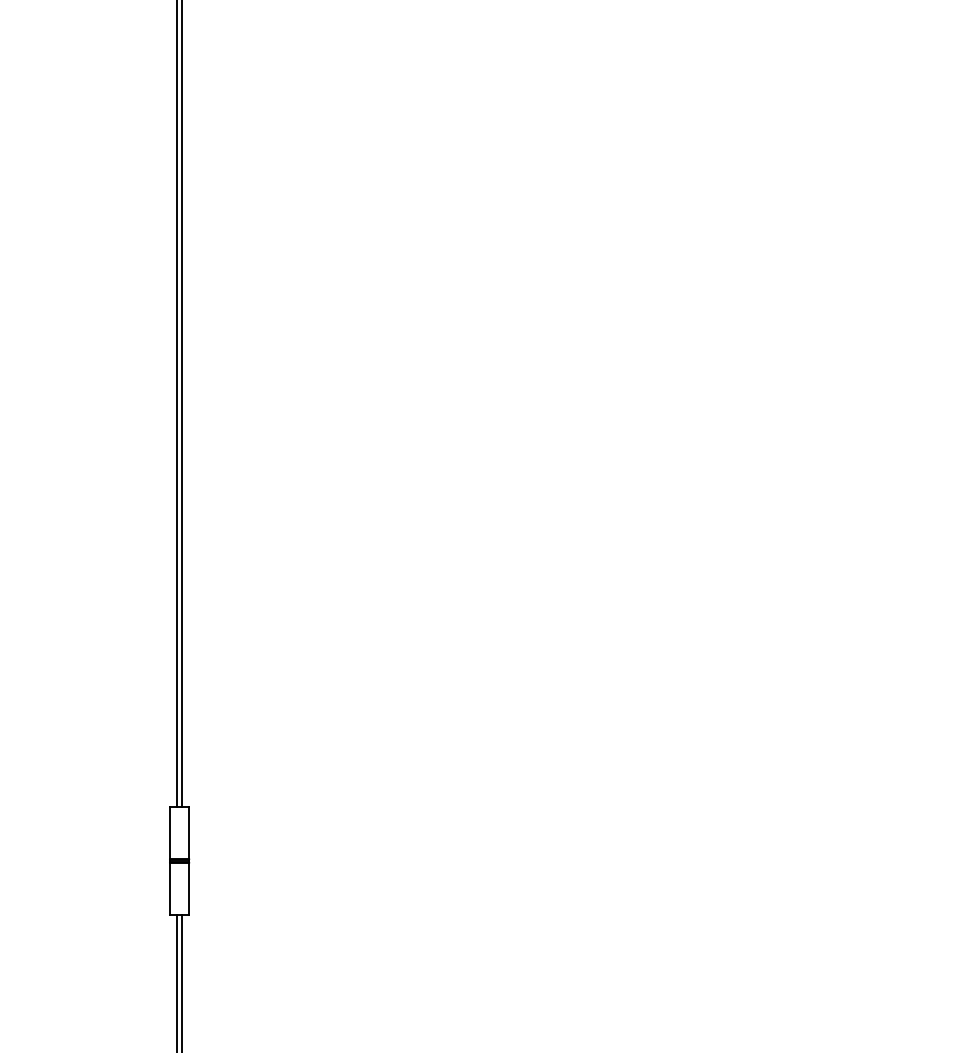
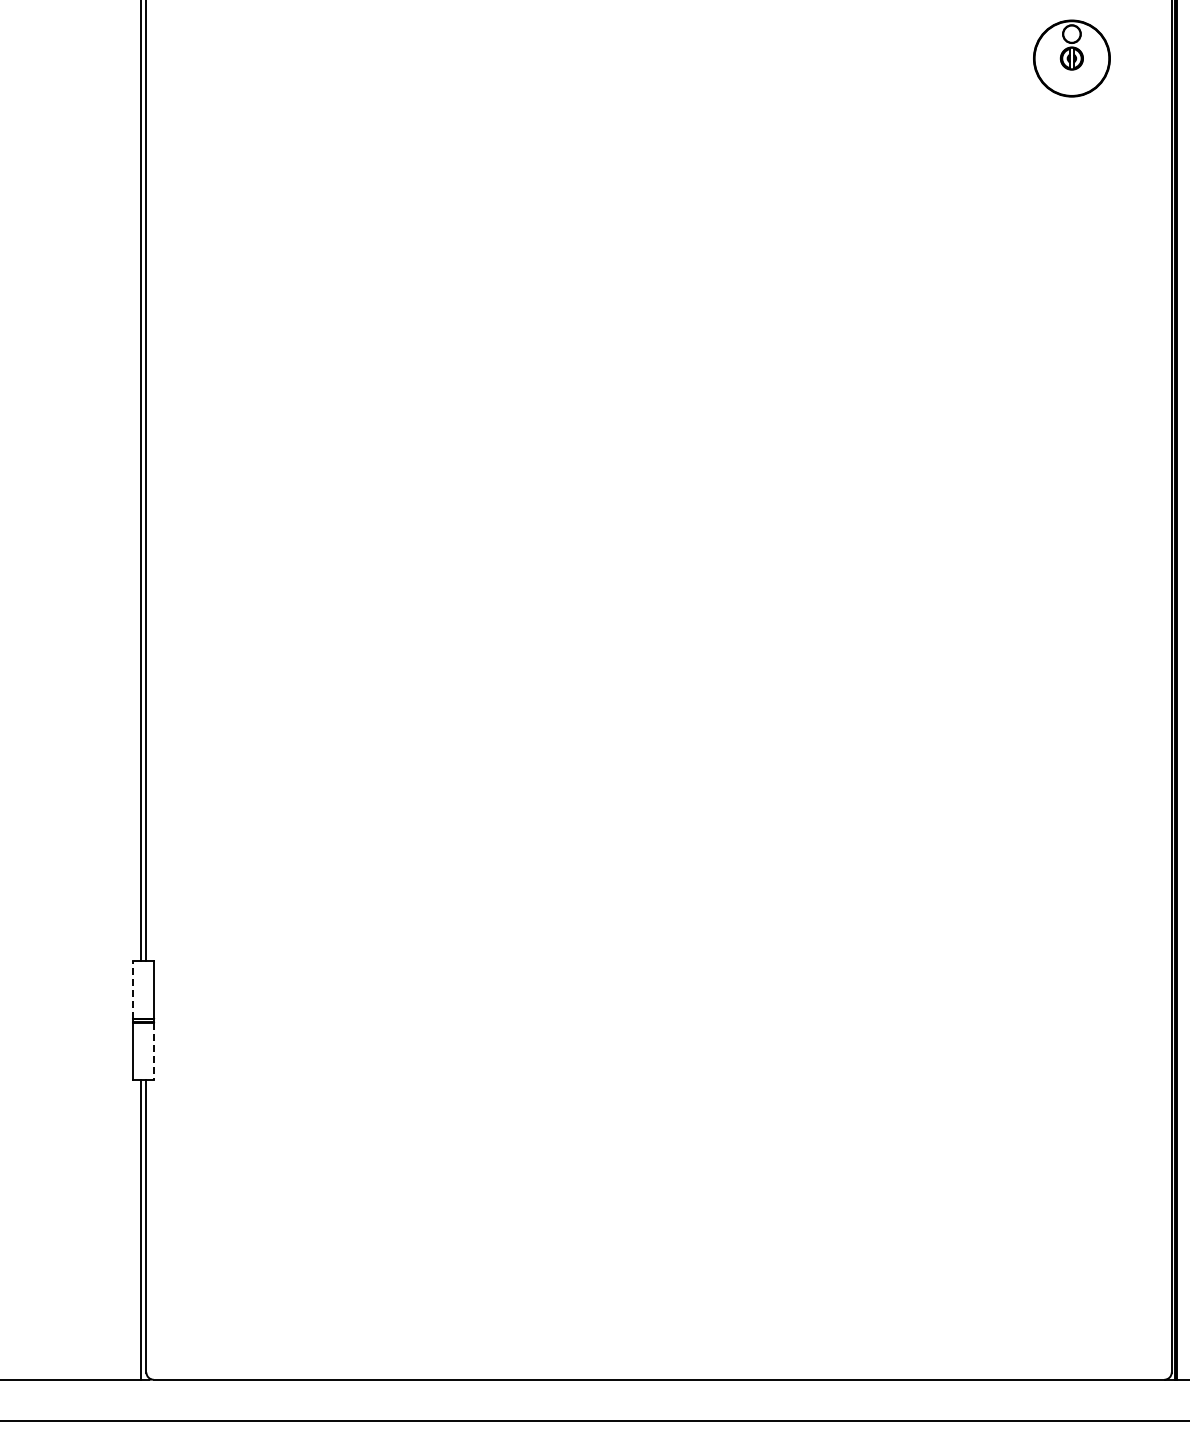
line: (169, 833) -> (132, 990), solid -> dashed
line: (189, 889) -> (154, 1051), solid -> dashed

